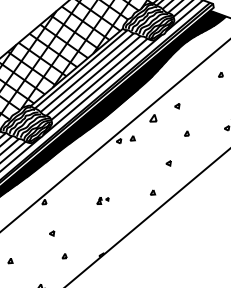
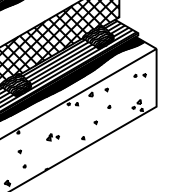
part: (102, 200) -> (52, 137), size x1.67

